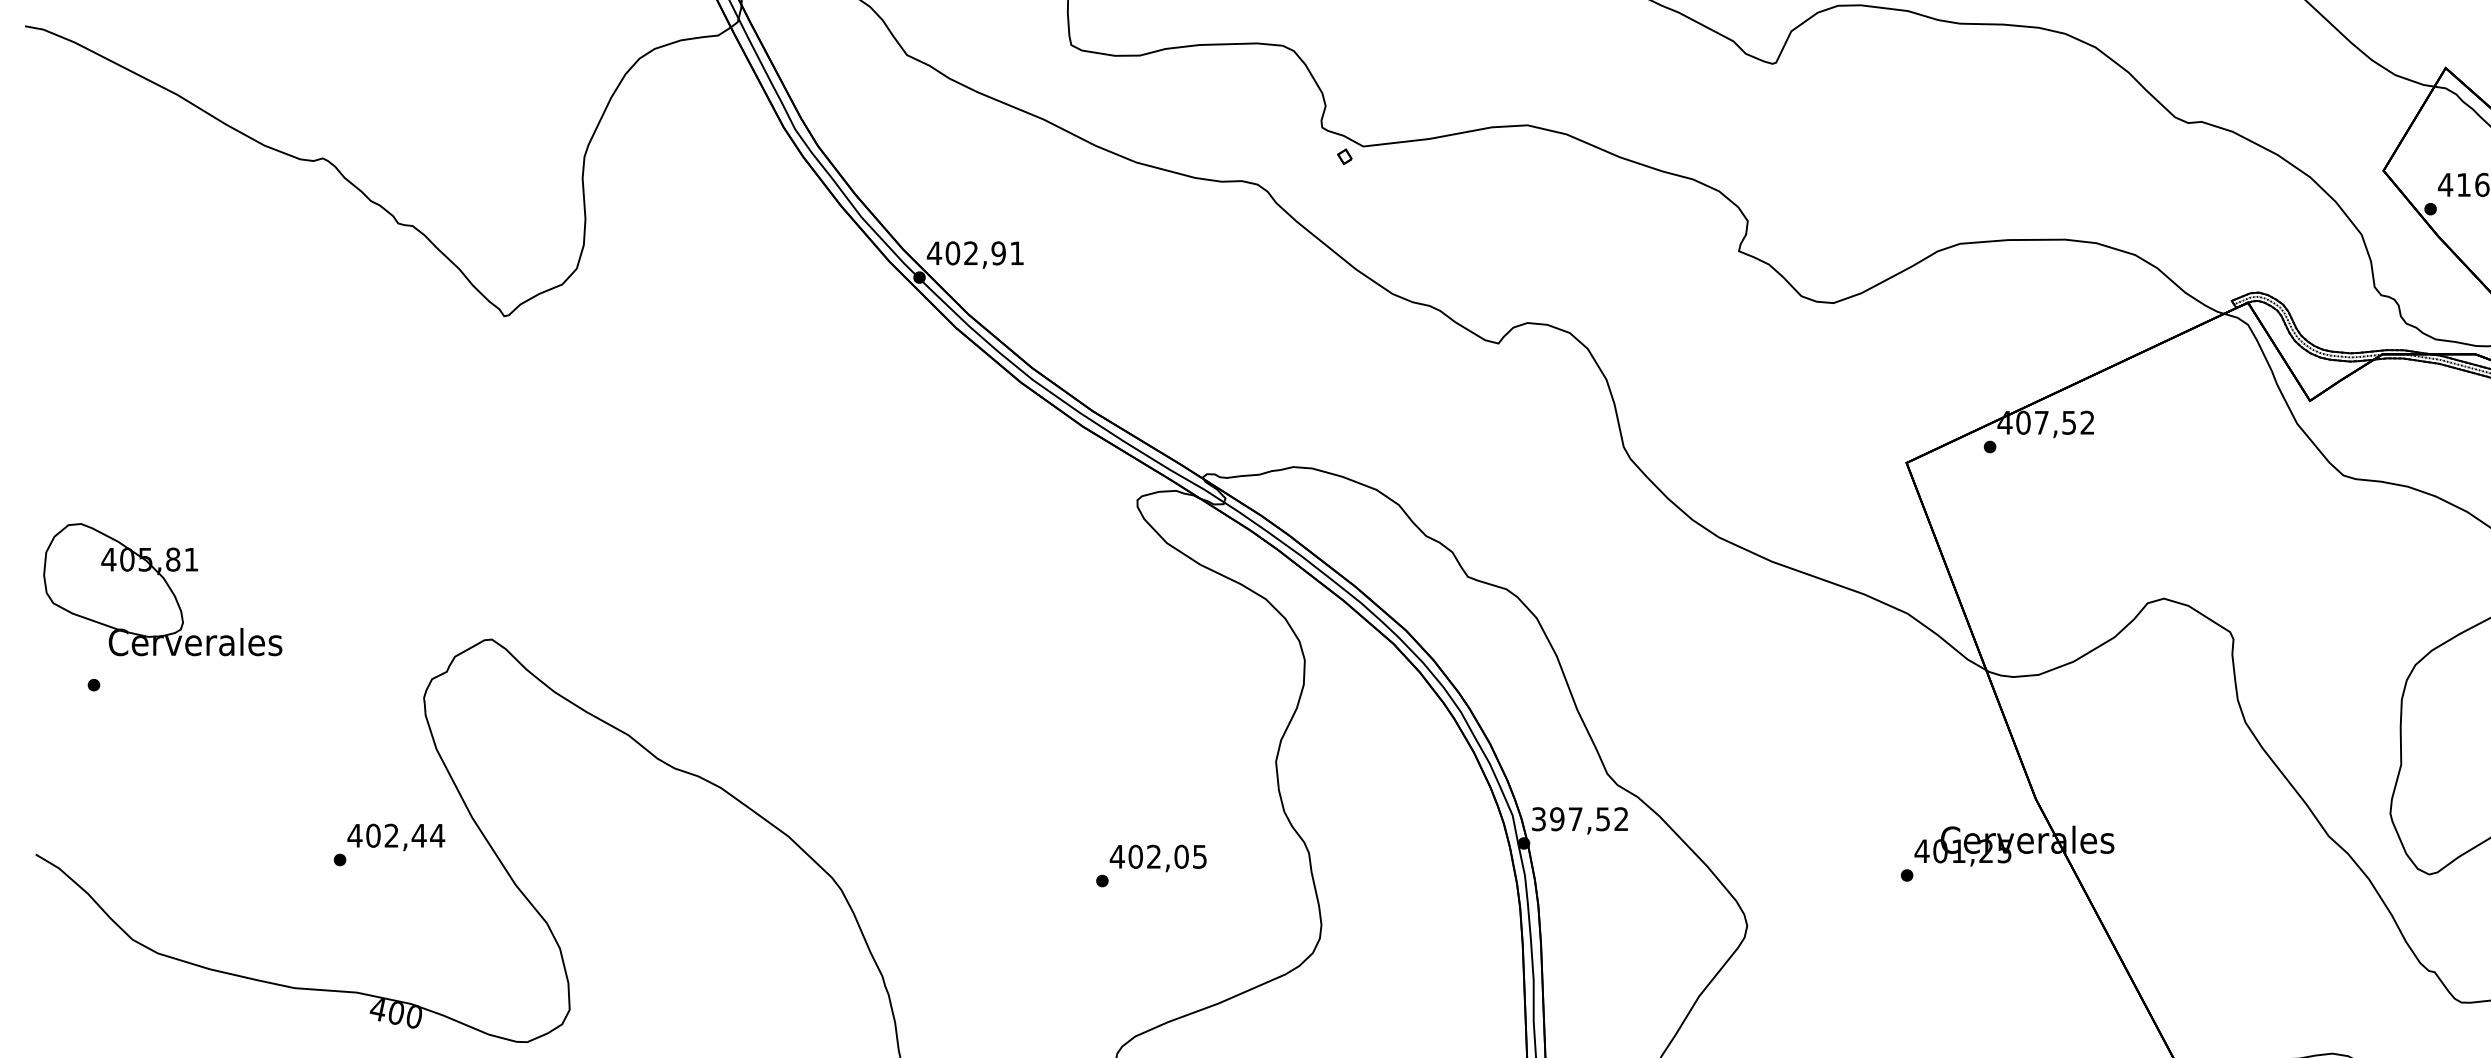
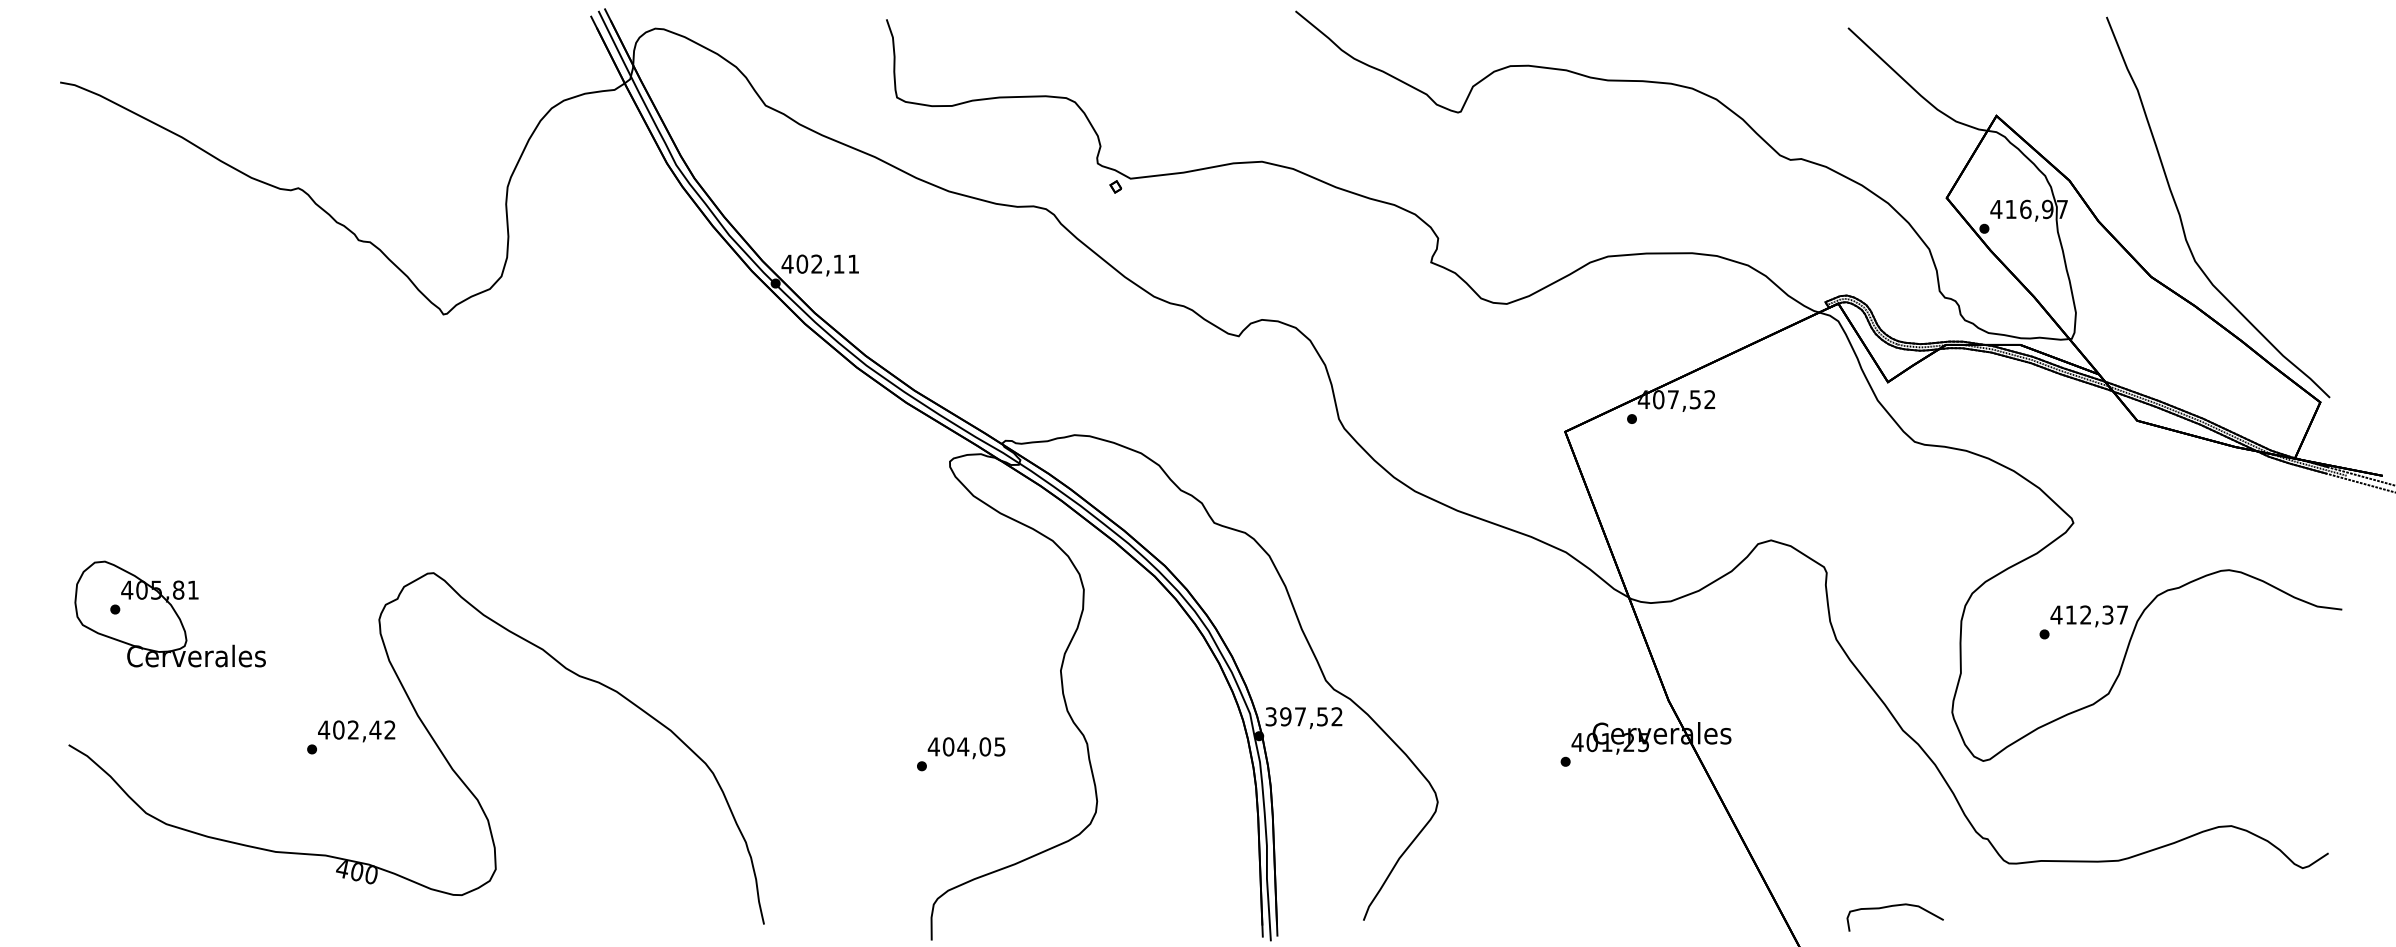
text: (998, 252) -> (838, 263), 402,91 -> 402,11
part: (161, 588) -> (169, 613), moved
text: (438, 835) -> (390, 729), 402,44 -> 402,42
text: (1154, 856) -> (963, 746), 402,05 -> 404,05

